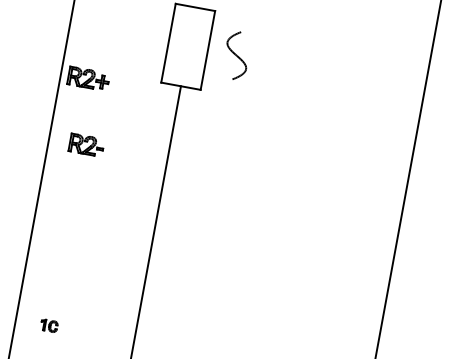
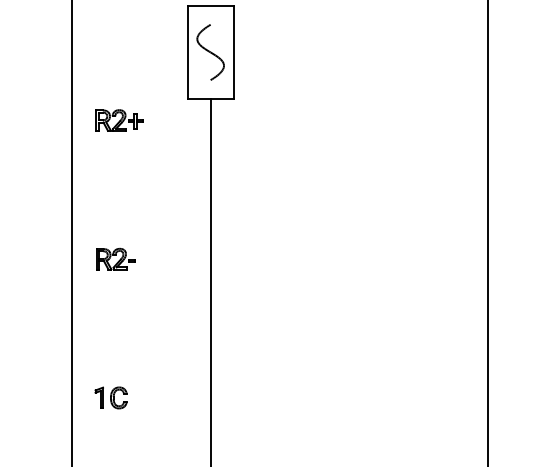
part: (236, 55) -> (210, 52), moved
part: (88, 78) -> (119, 120), moved
part: (86, 144) -> (115, 258), moved
part: (48, 325) -> (110, 397), size x1.67

